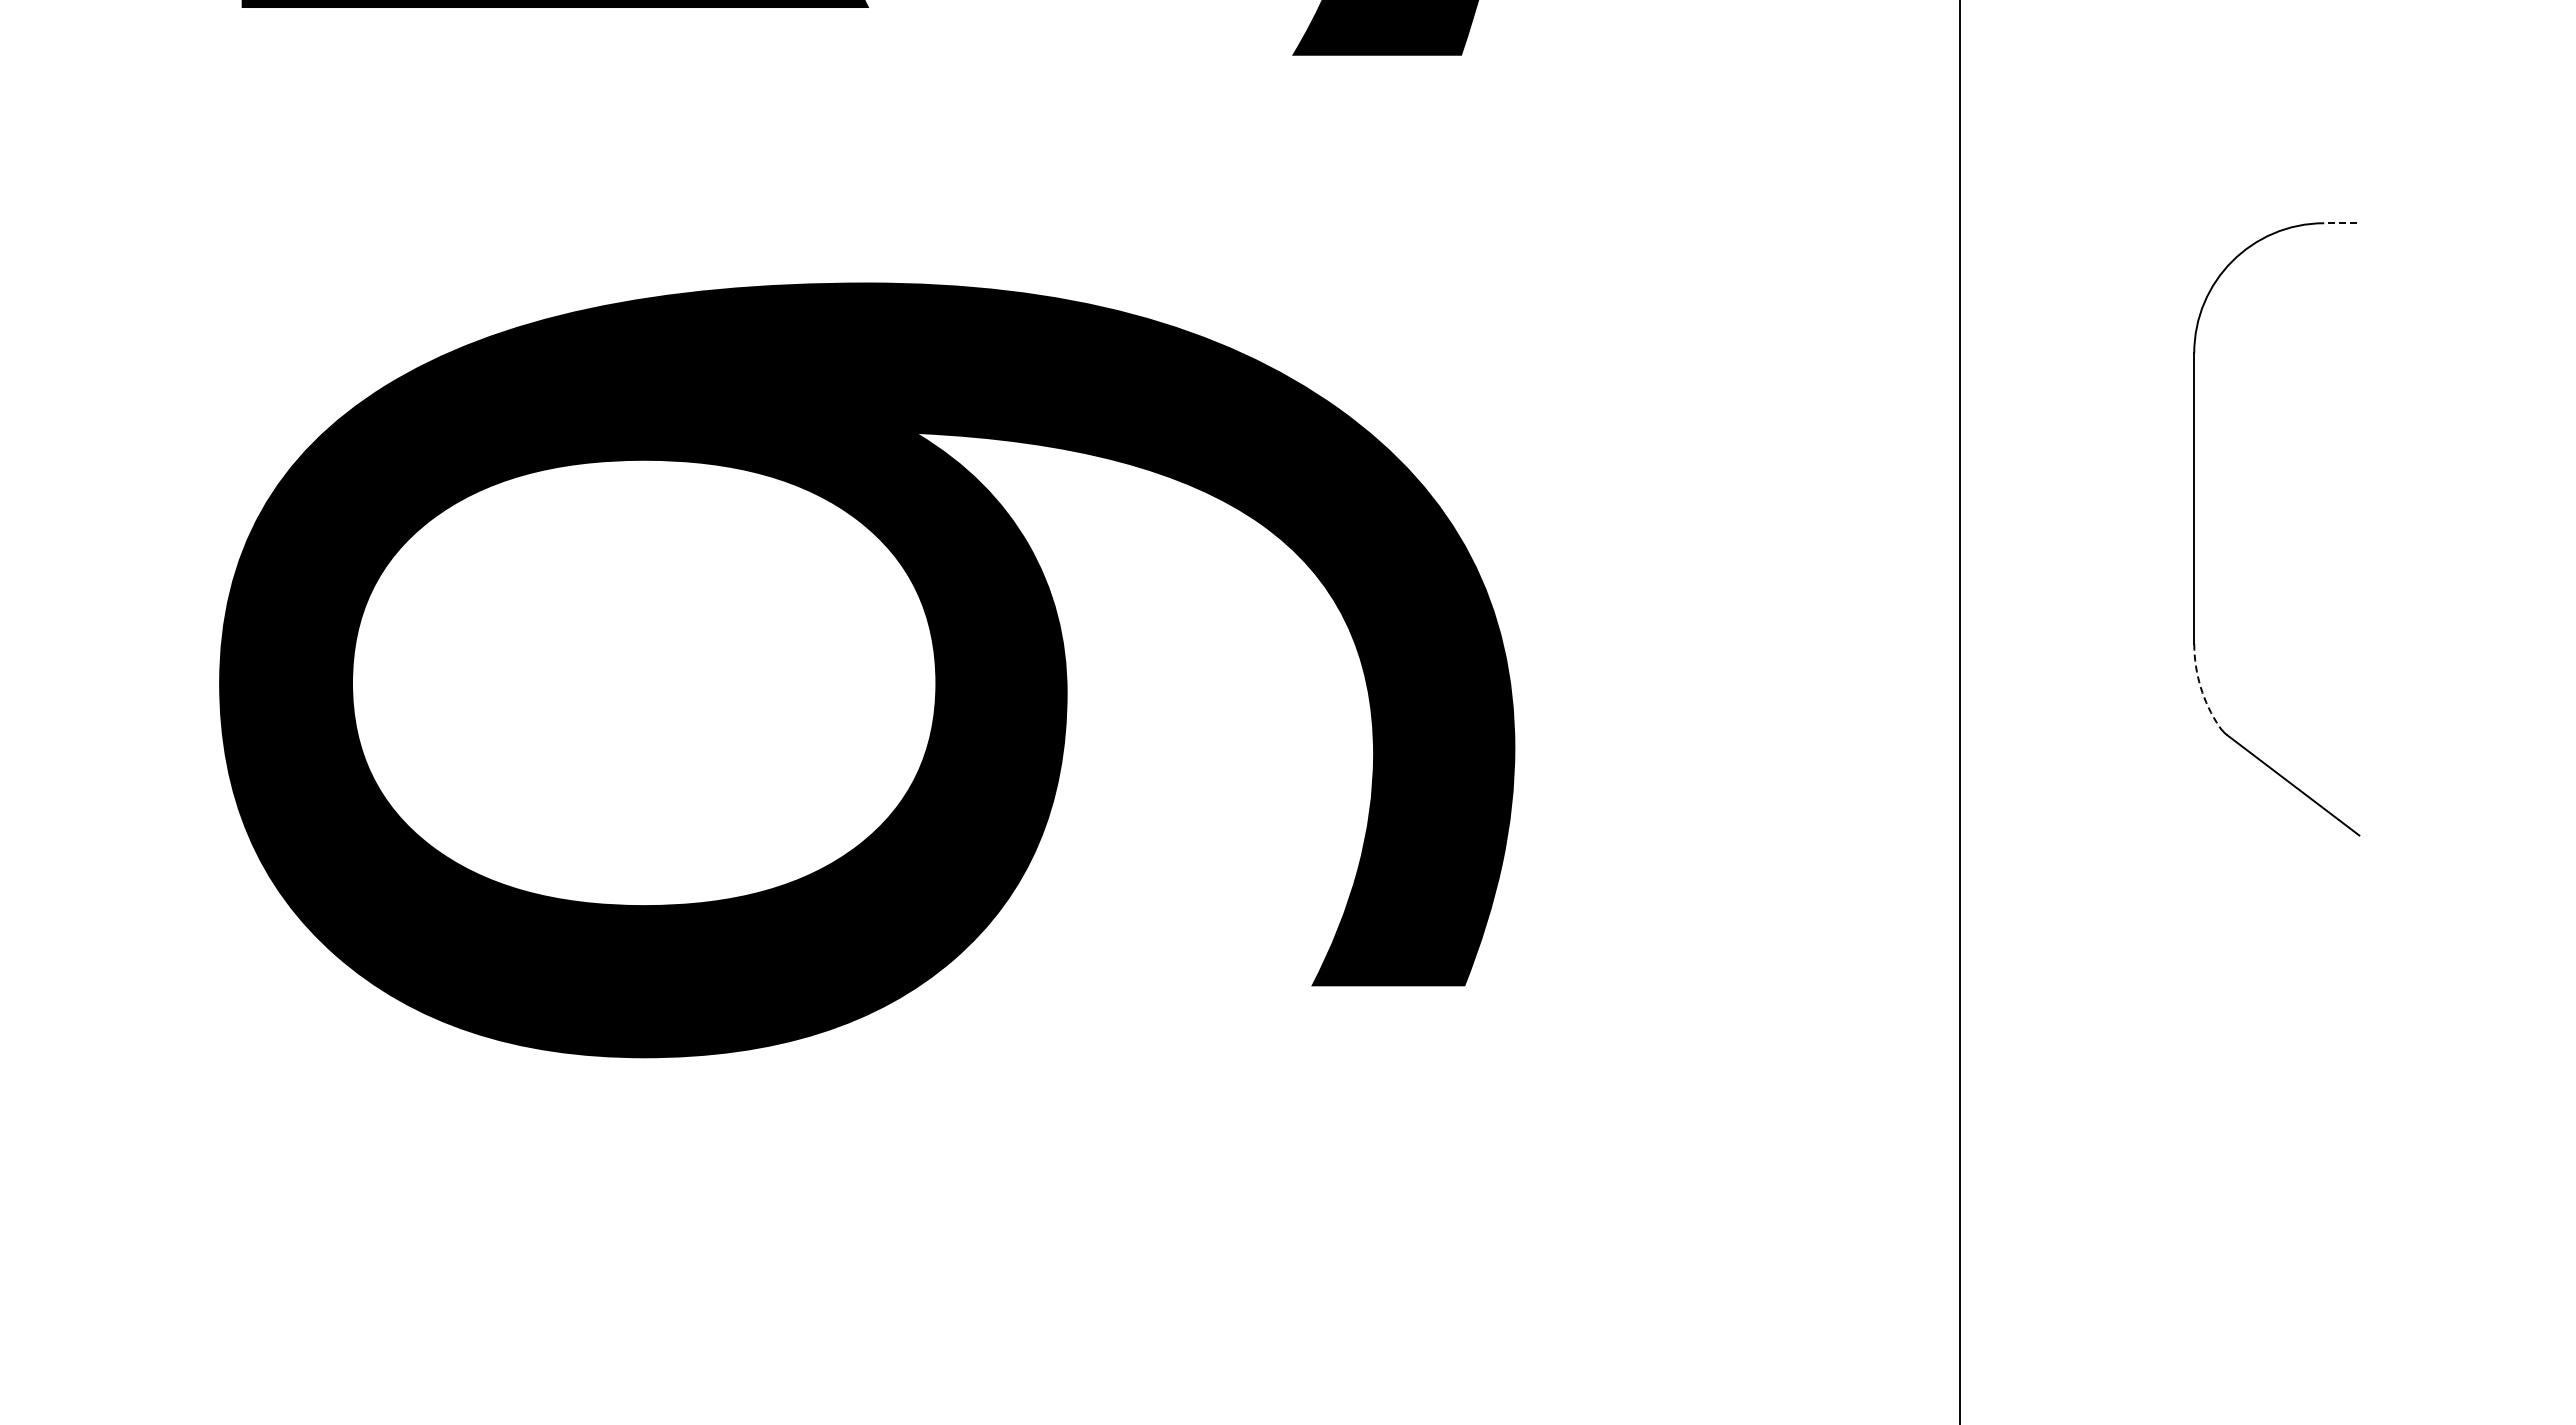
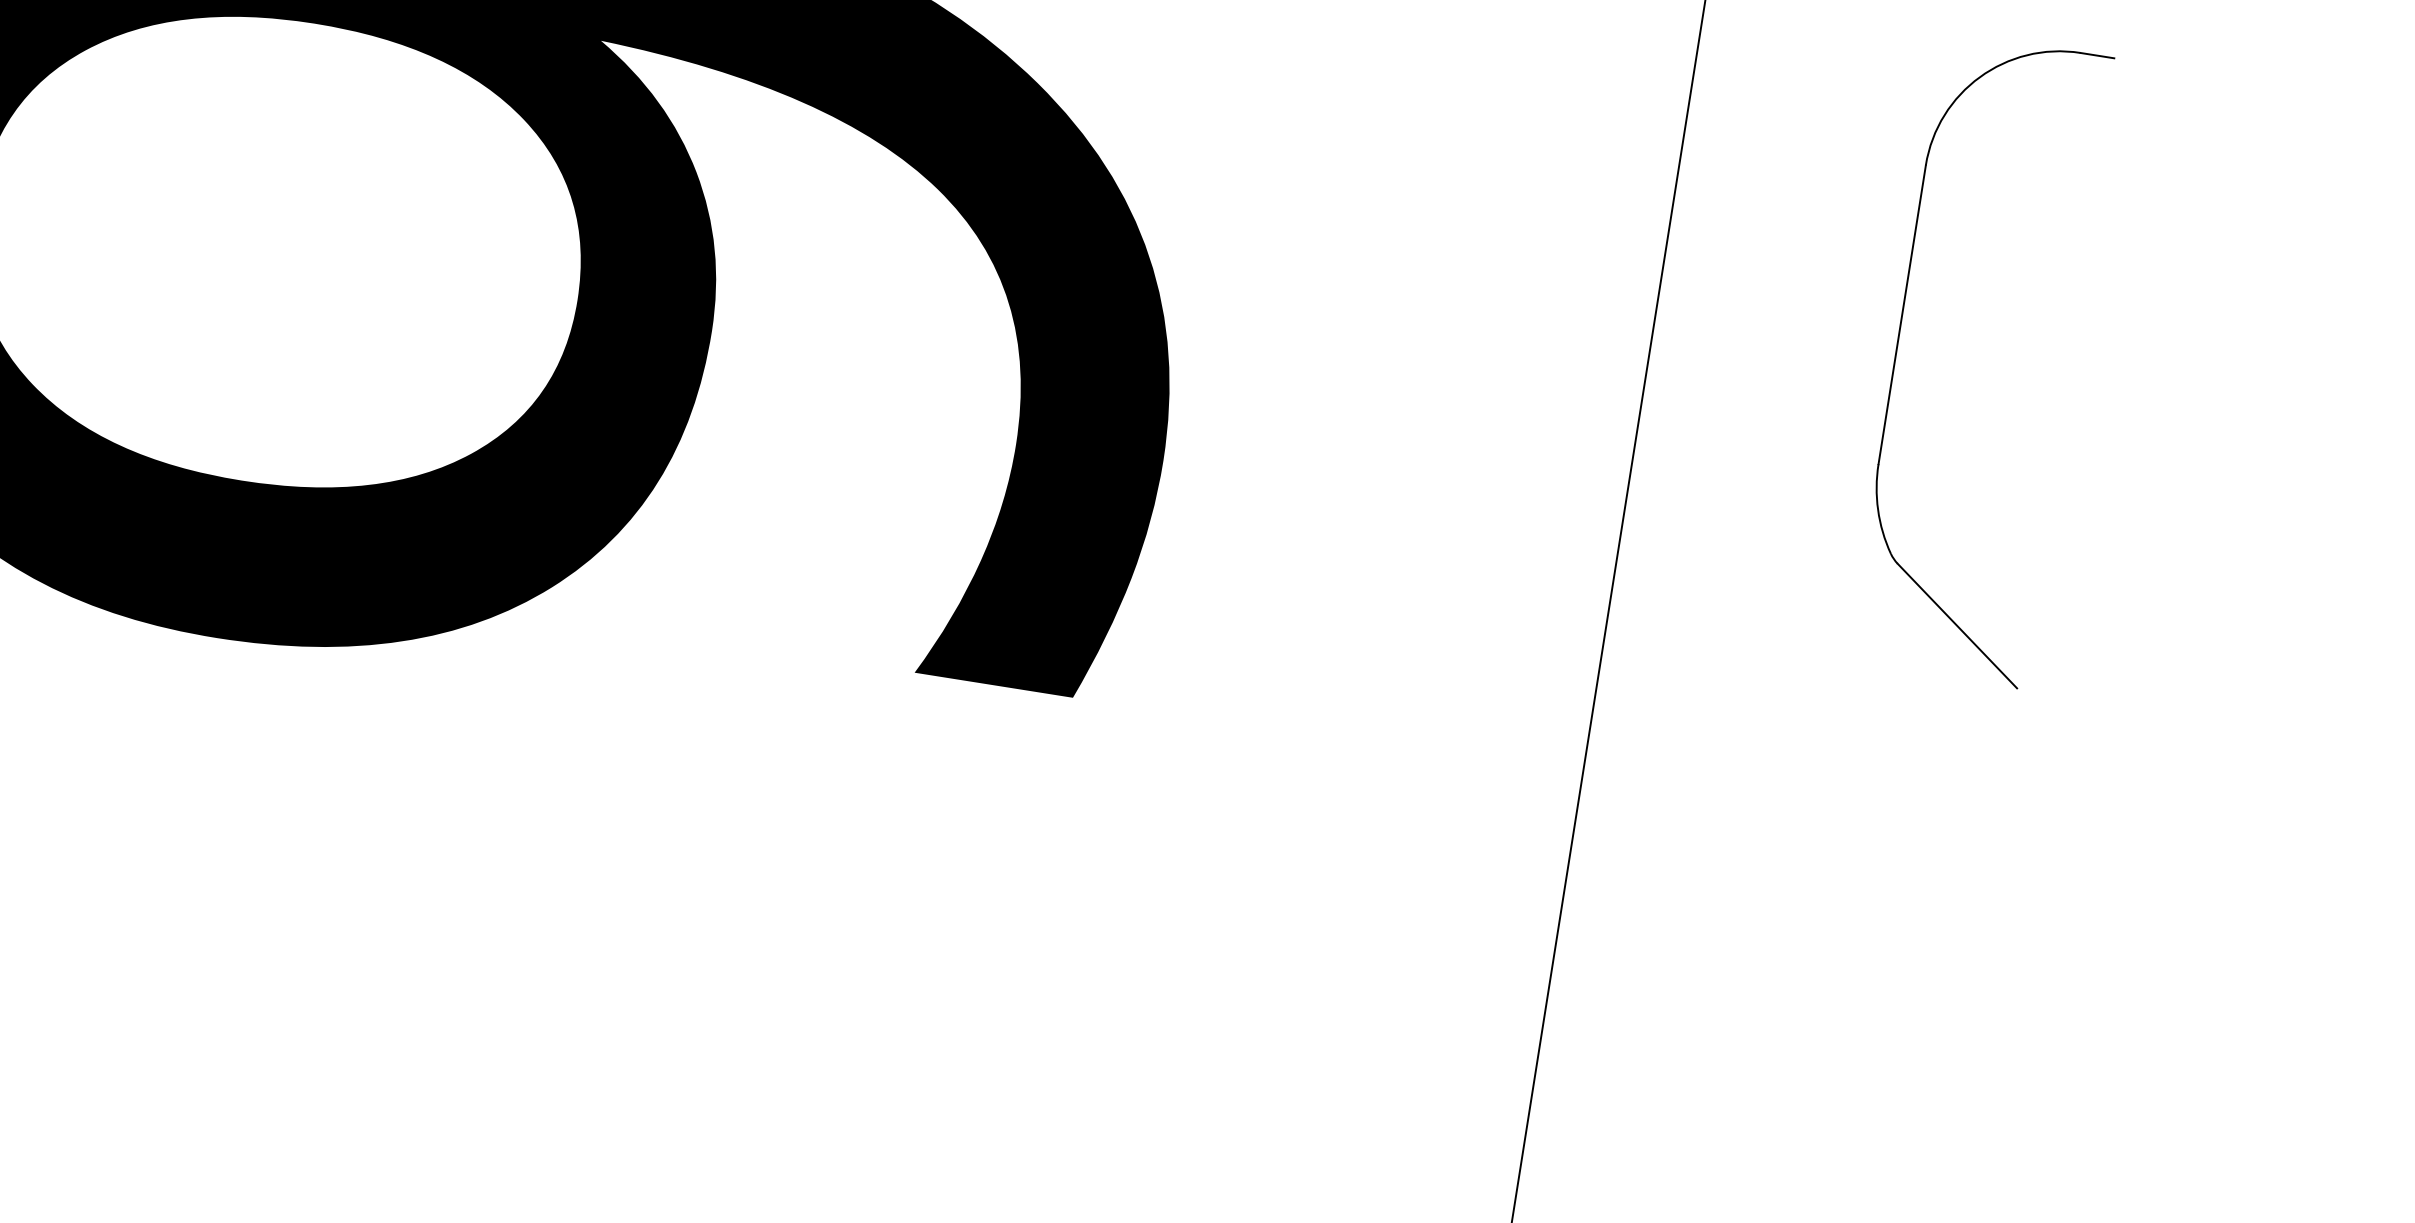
line: (2340, 223) -> (2097, 55), dashed -> solid
arc: (2200, 687) -> (1877, 510), dashed -> solid

